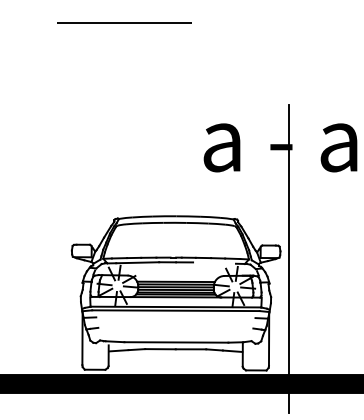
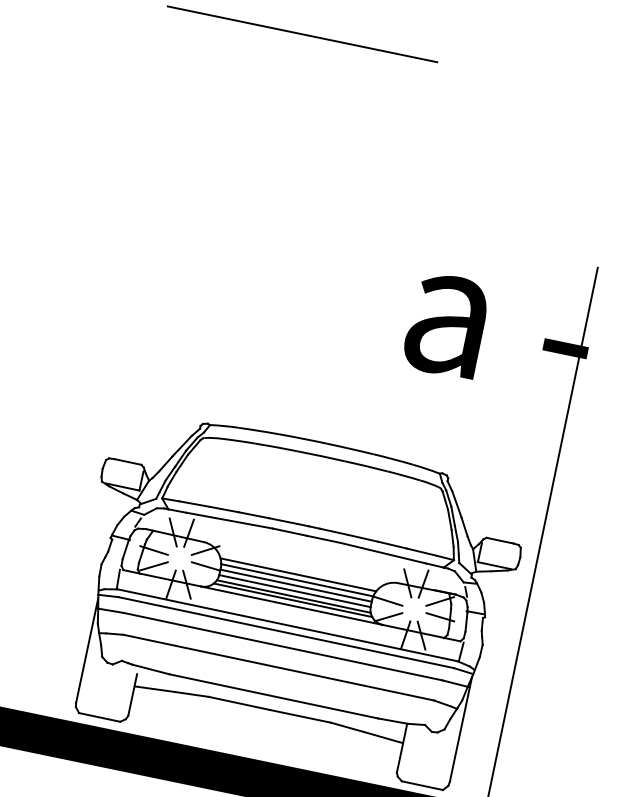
line: (214, 262) -> (383, 551), added
line: (175, 317) -> (282, 646), added
line: (175, 327) -> (278, 666), added

